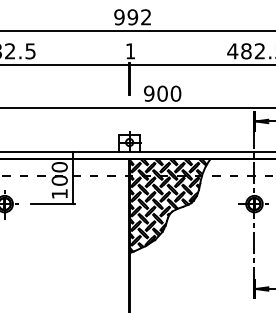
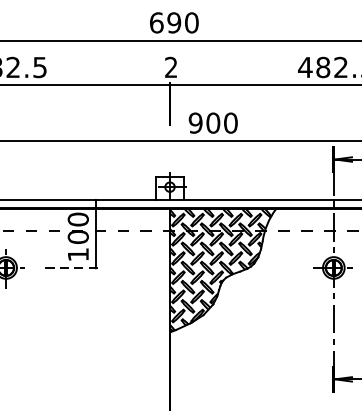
text: (132, 17) -> (173, 23), 992 -> 690
text: (129, 51) -> (169, 67), 1 -> 2
line: (52, 204) -> (68, 268), solid -> dashed

